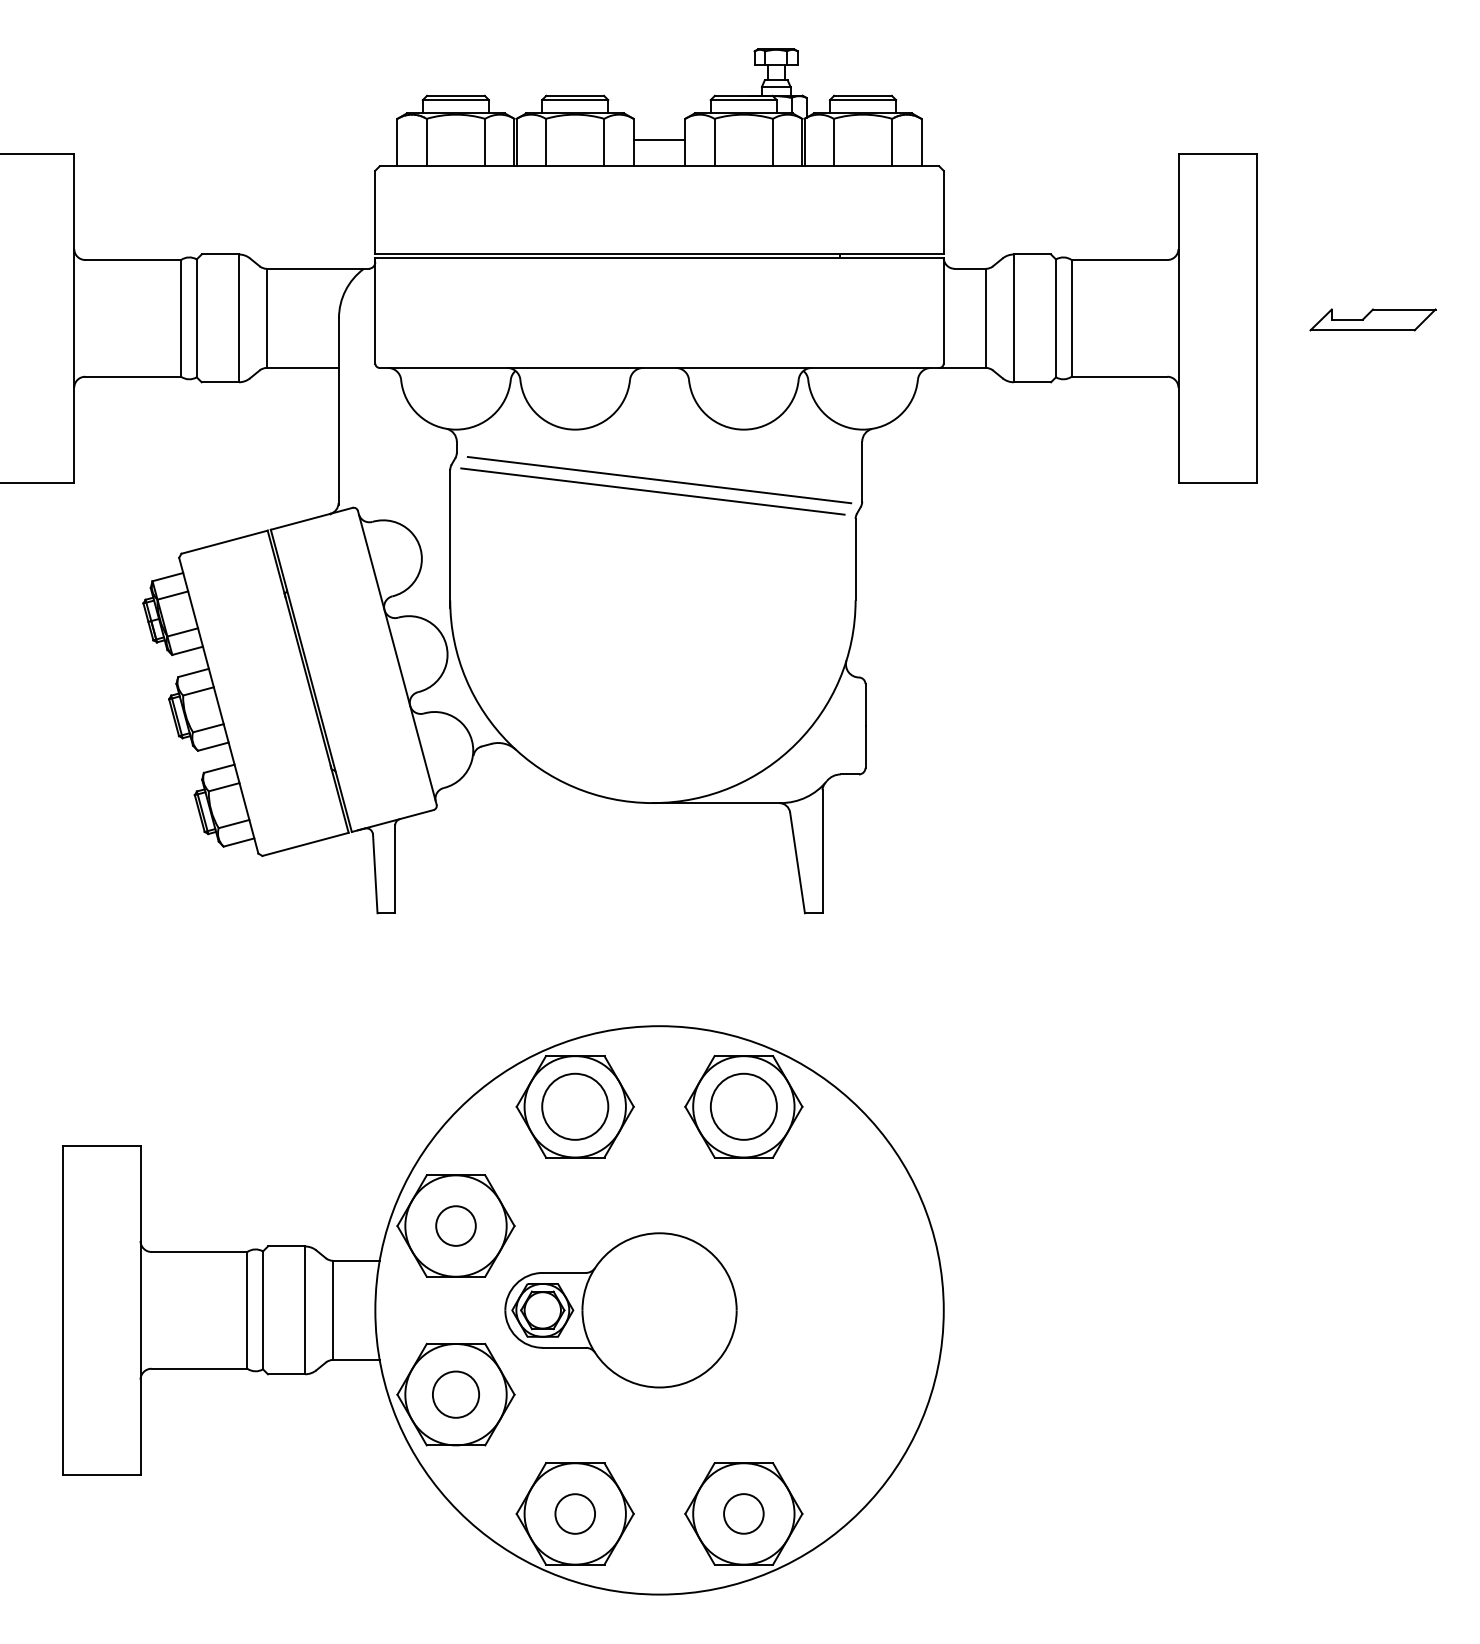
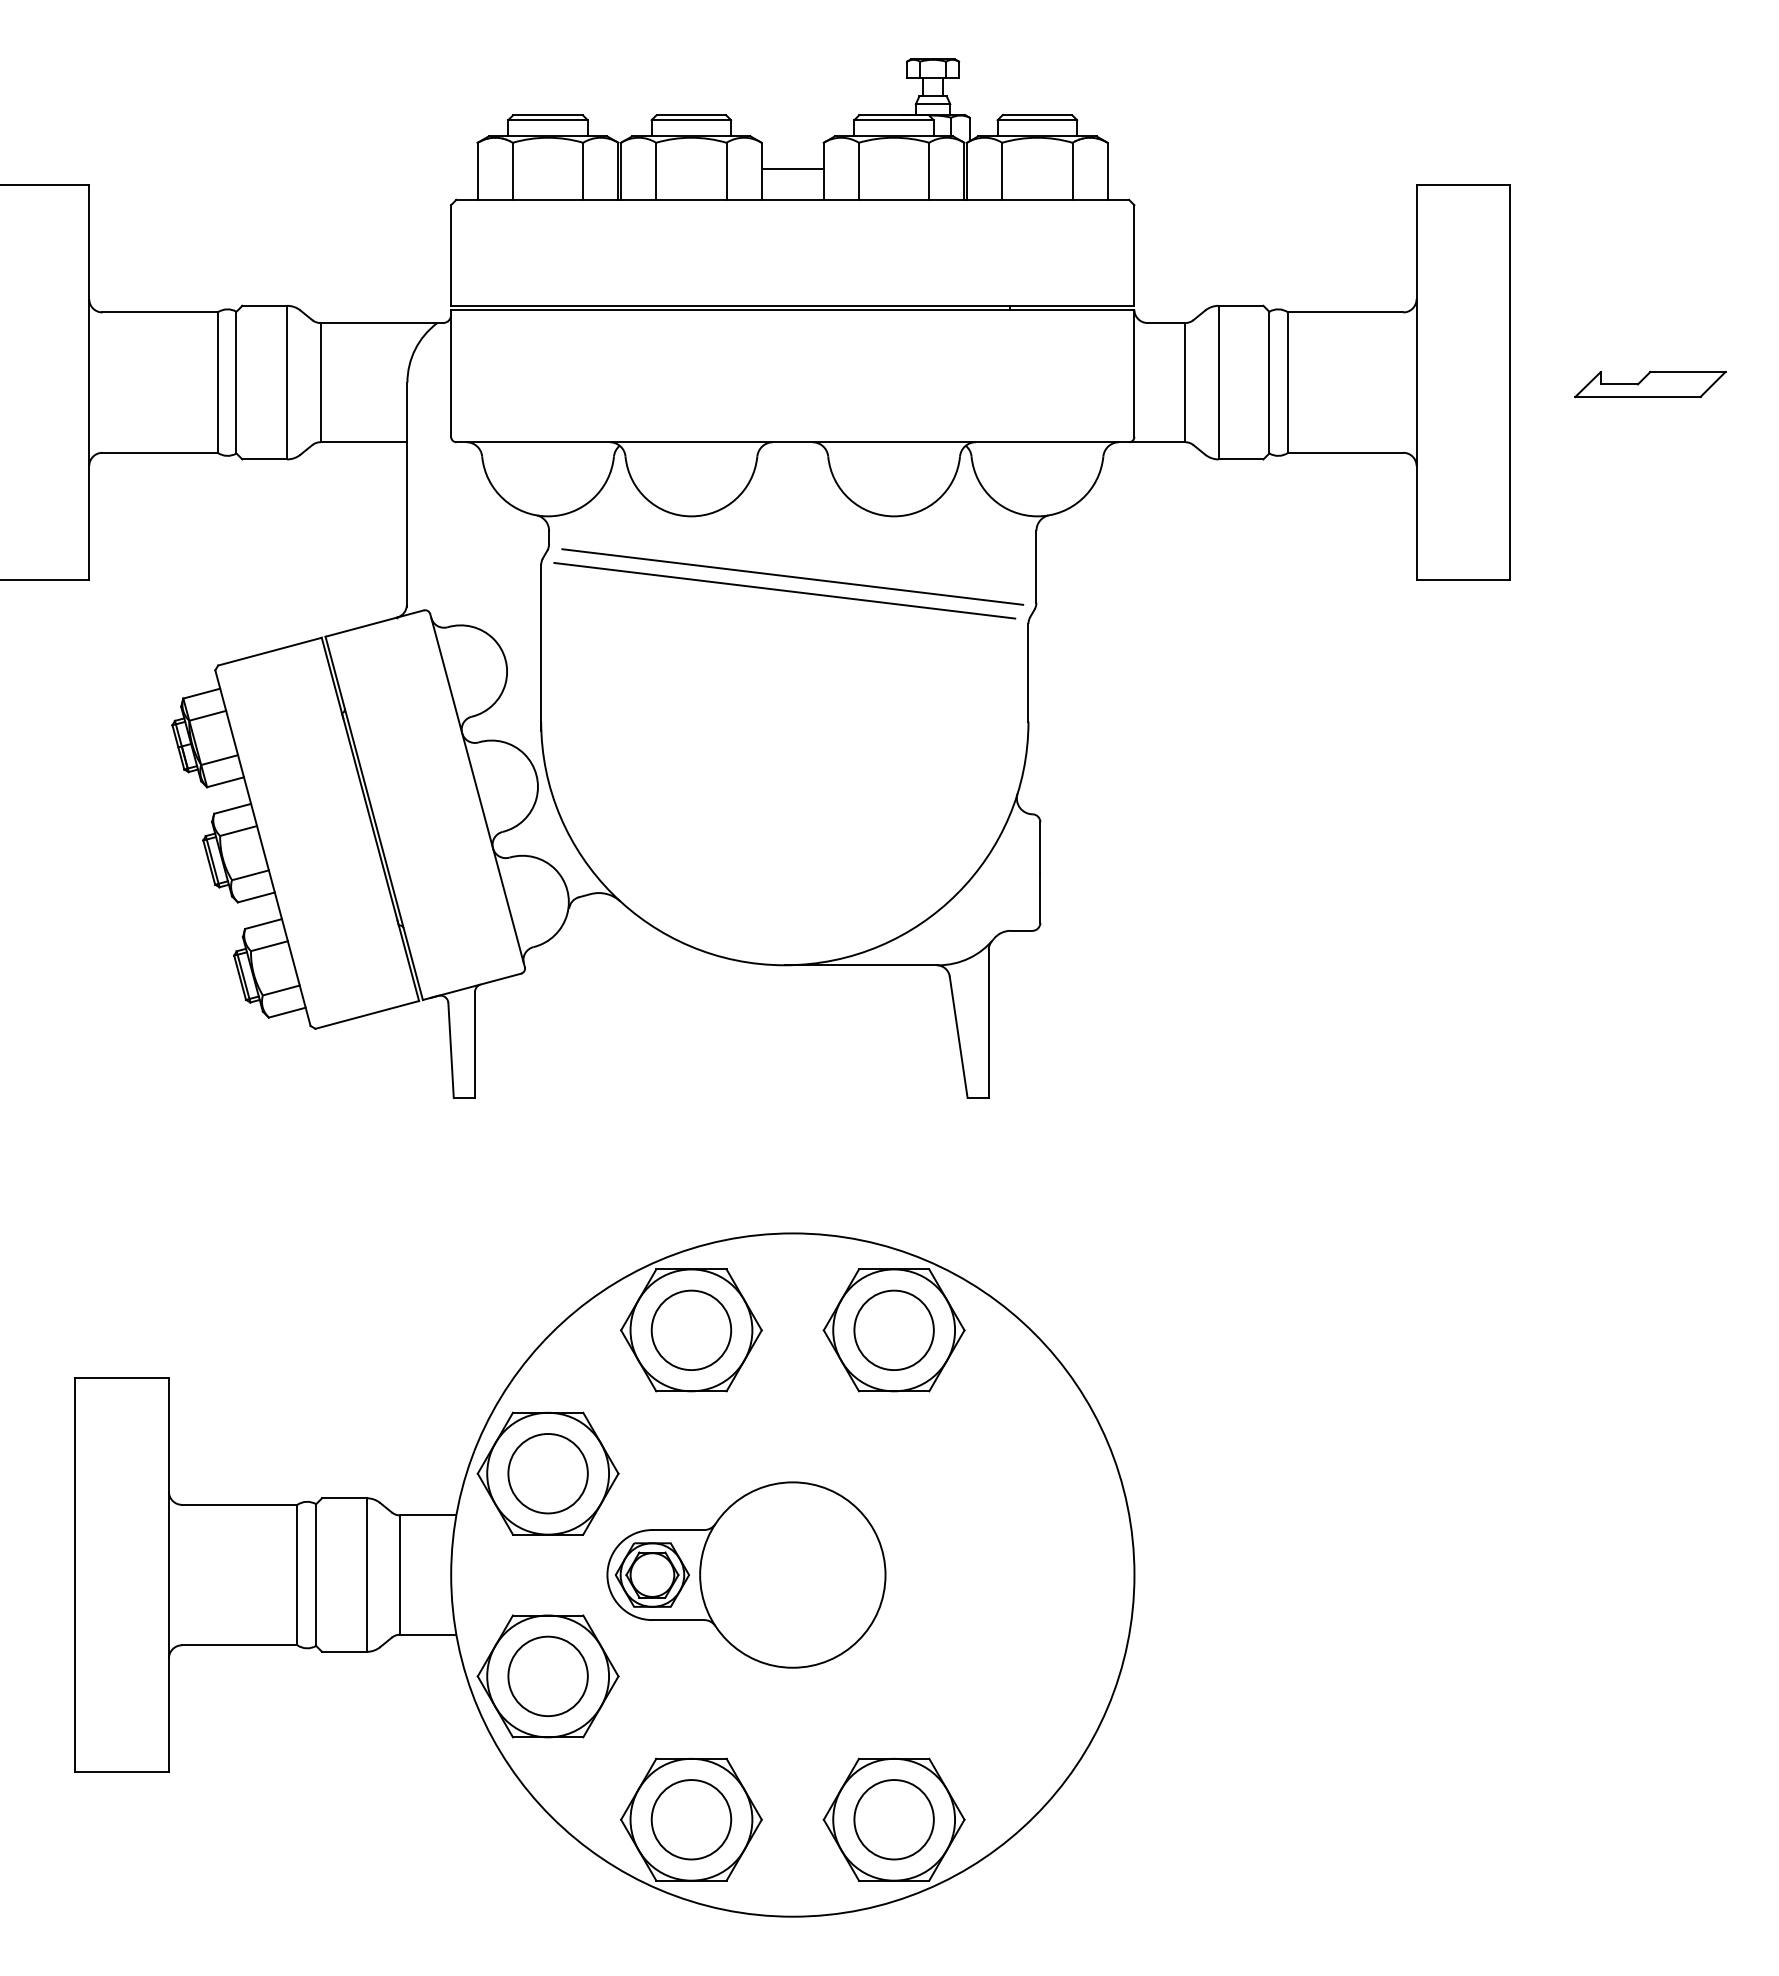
circle: (455, 1225) -> (547, 1473), size x1.67
circle: (455, 1394) -> (547, 1676), size x1.43
circle: (575, 1513) -> (691, 1819), size x1.67
circle: (743, 1513) -> (893, 1819), size x1.67

